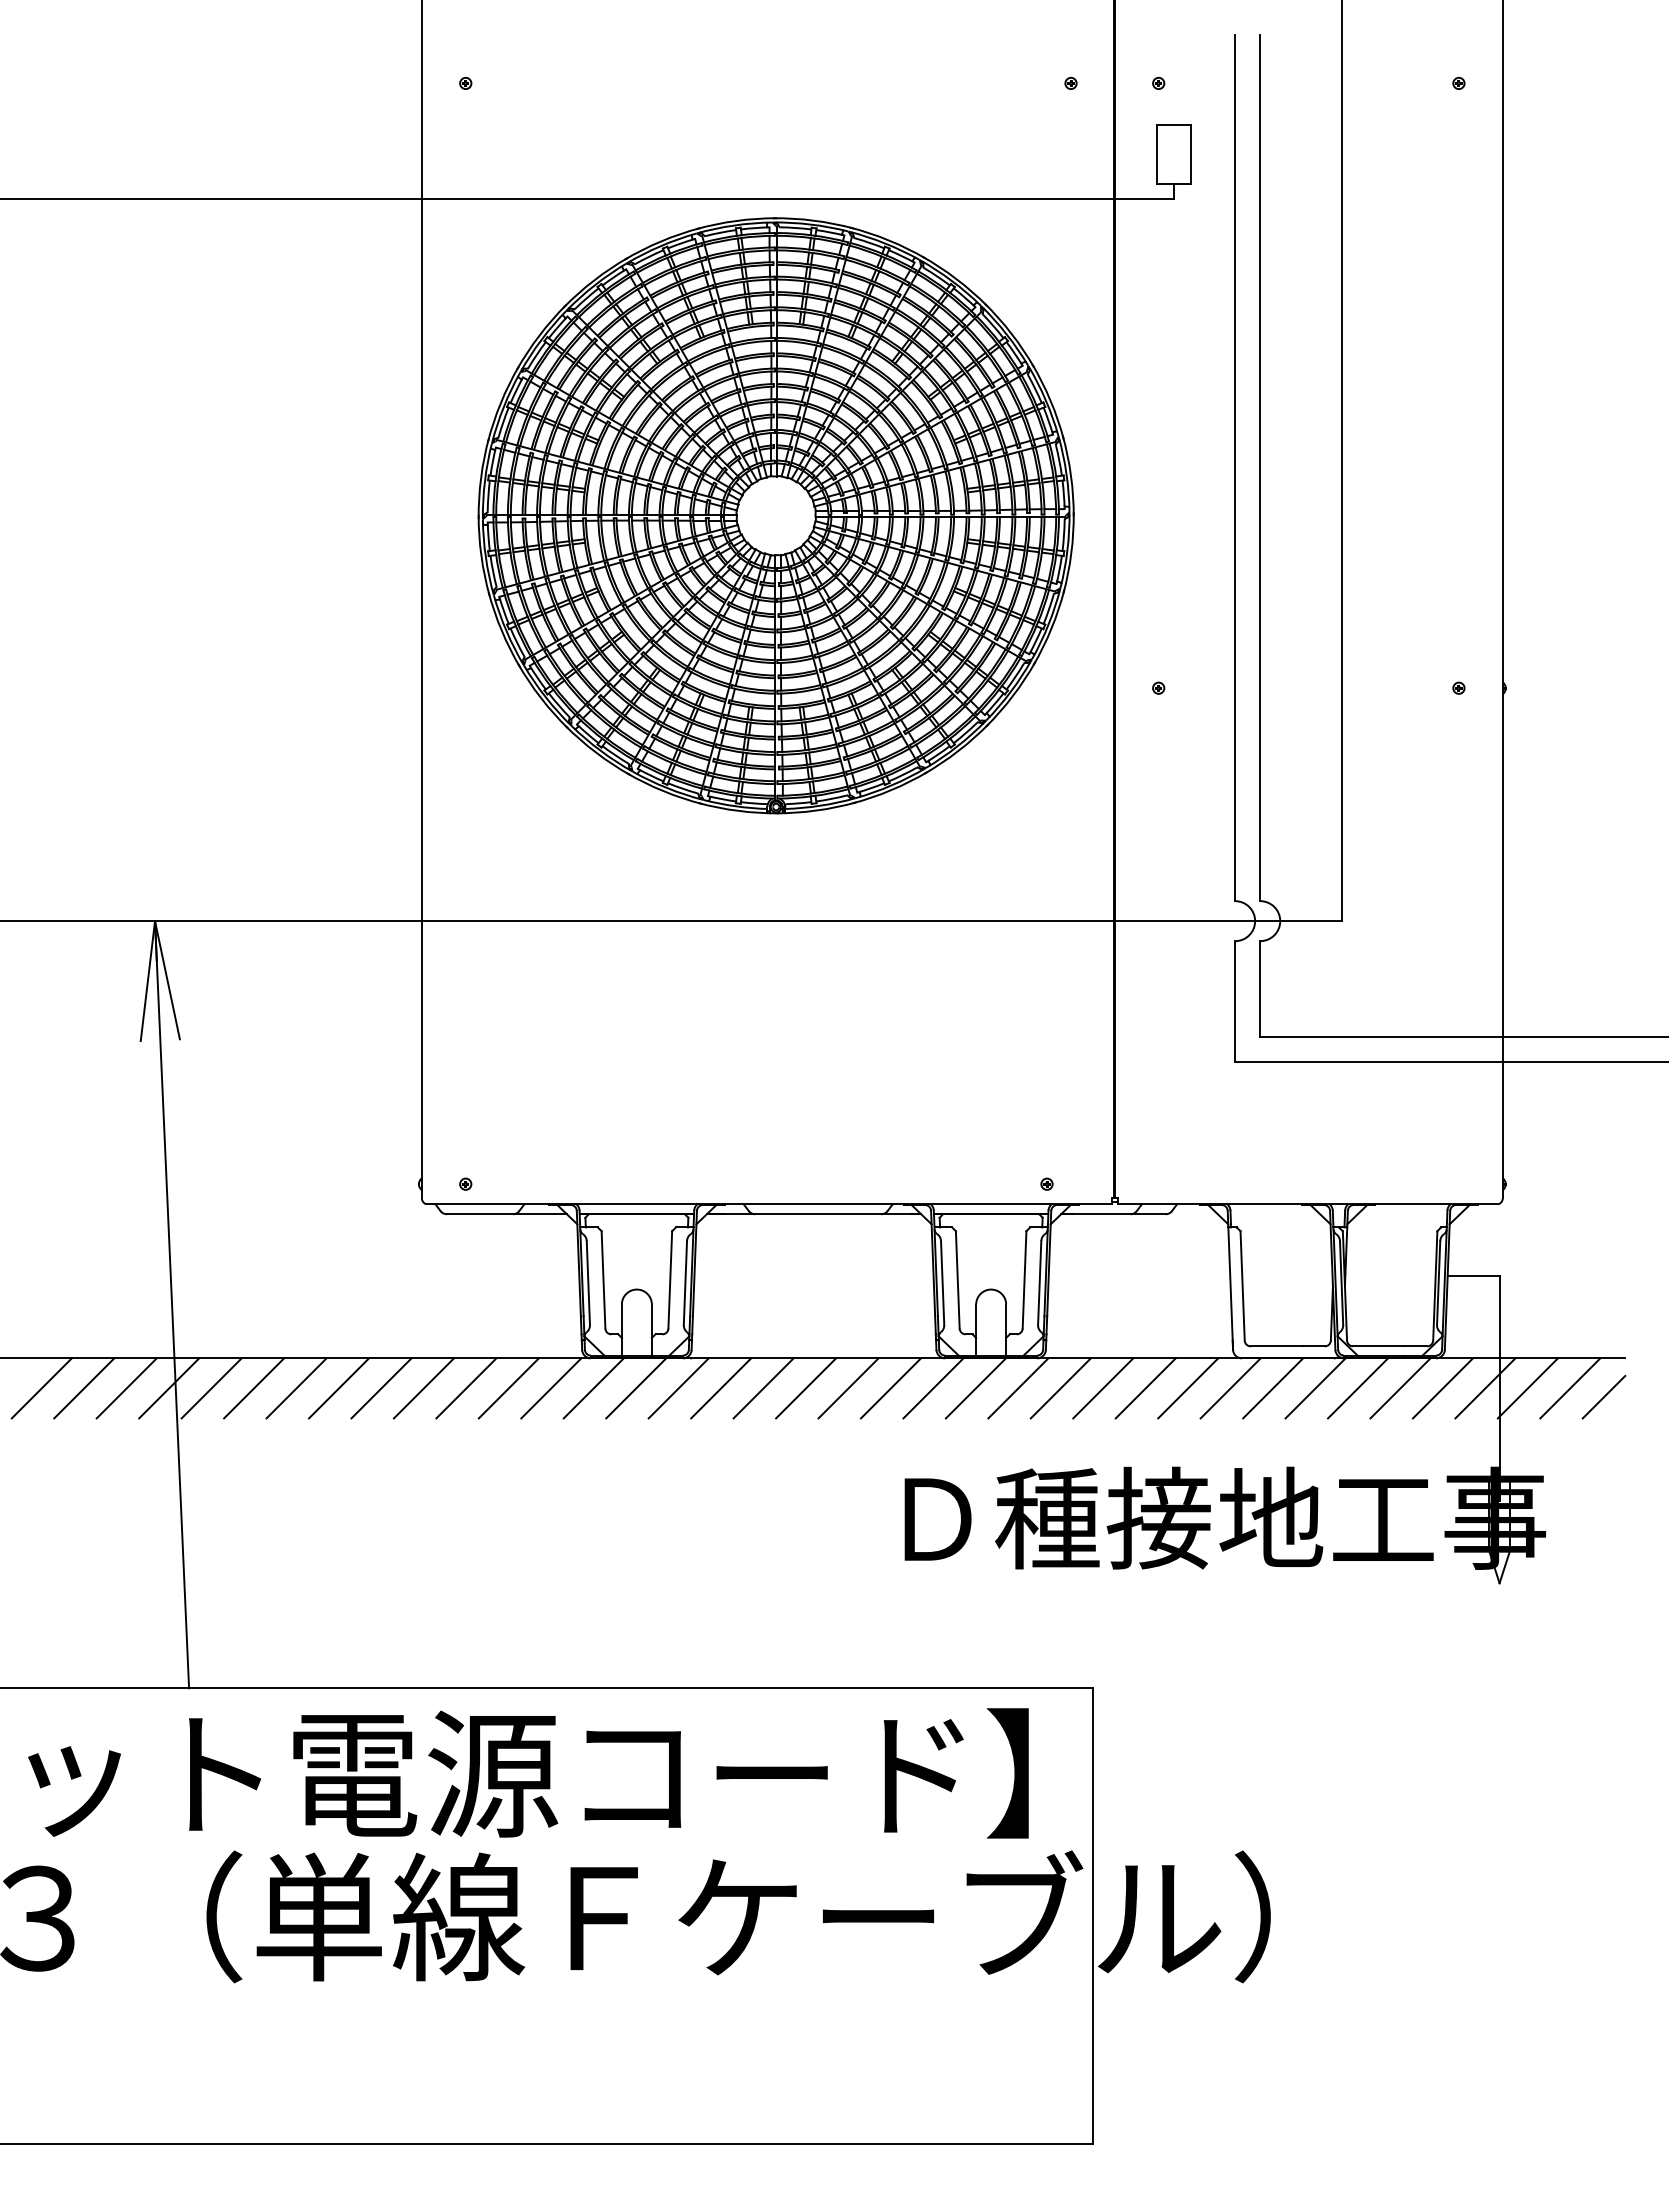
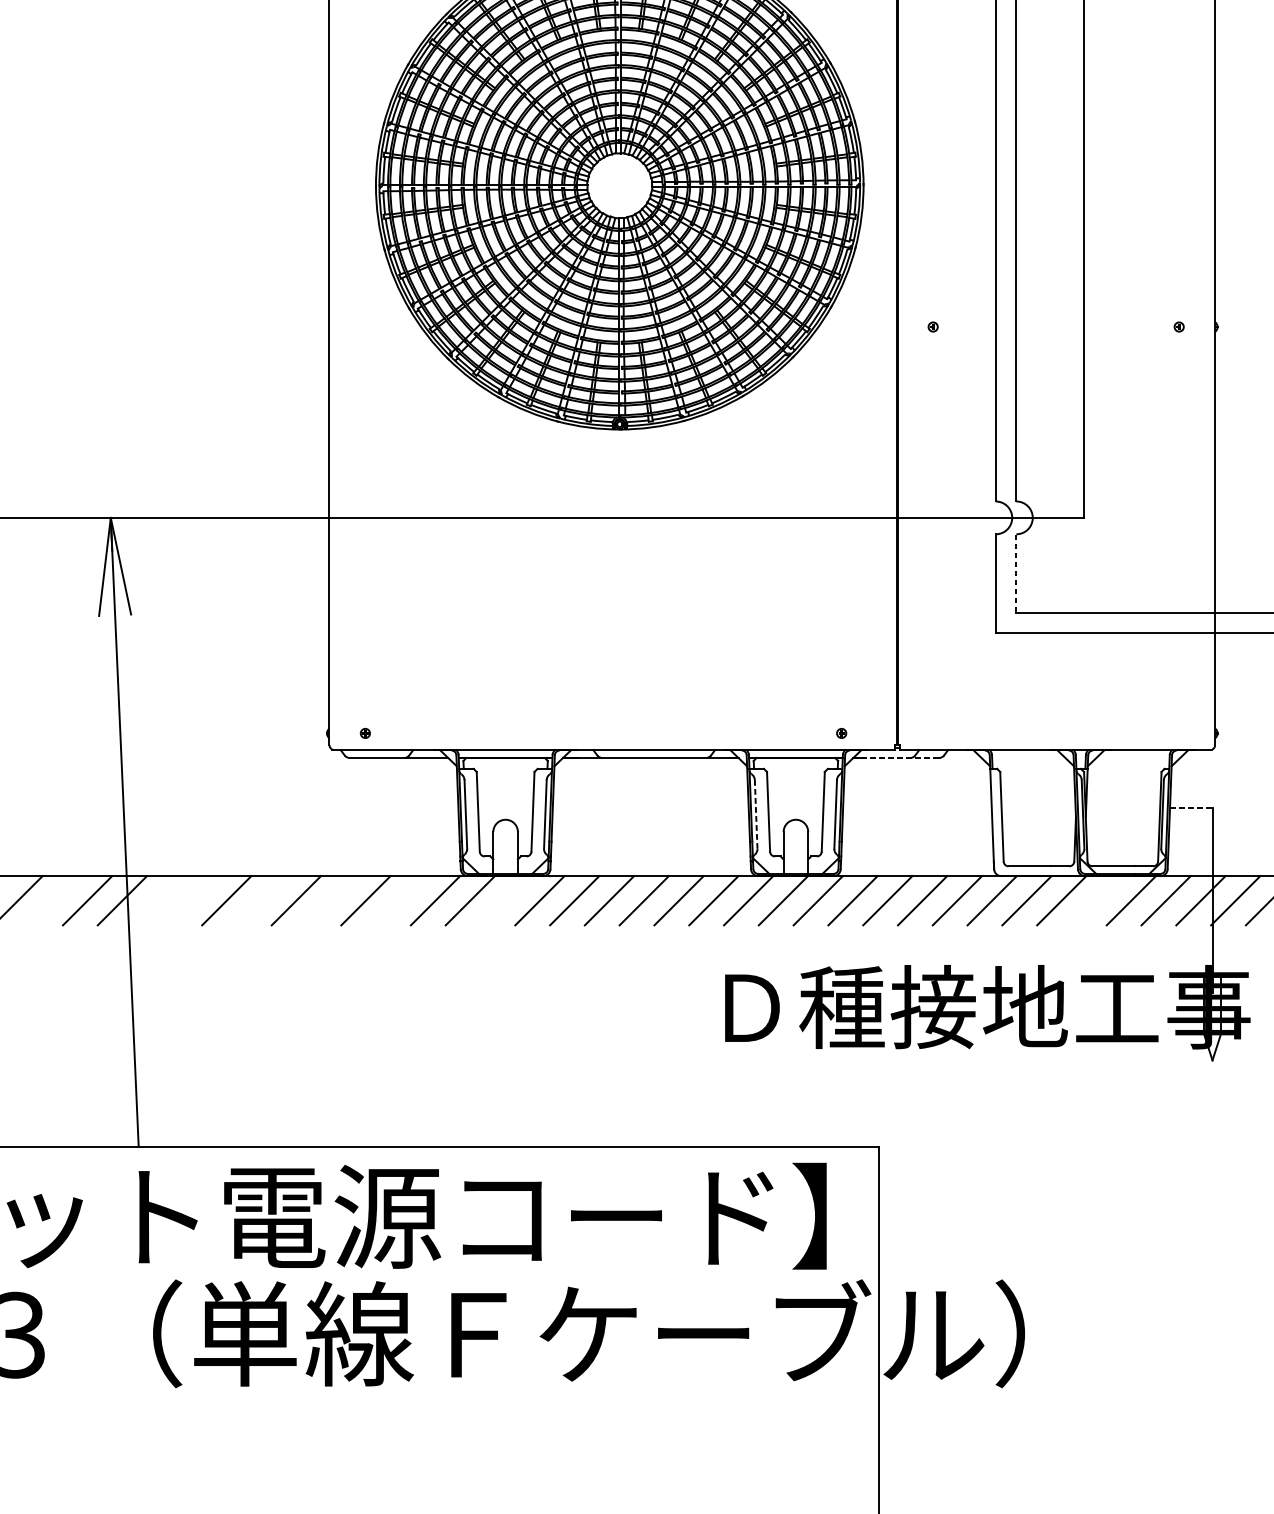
line: (1260, 988) -> (1016, 573), solid -> dashed
line: (1112, 1214) -> (895, 758), solid -> dashed
line: (1473, 1275) -> (1191, 808), solid -> dashed
line: (942, 1282) -> (756, 813), solid -> dashed
line: (84, 1388) -> (52, 900), removed
line: (211, 1388) -> (157, 900), removed
line: (254, 1388) -> (192, 900), removed
line: (339, 1388) -> (261, 900), removed
line: (423, 1388) -> (330, 900), removed
line: (508, 1388) -> (400, 900), removed
line: (636, 1388) -> (505, 900), removed
line: (1358, 1388) -> (1096, 900), removed

